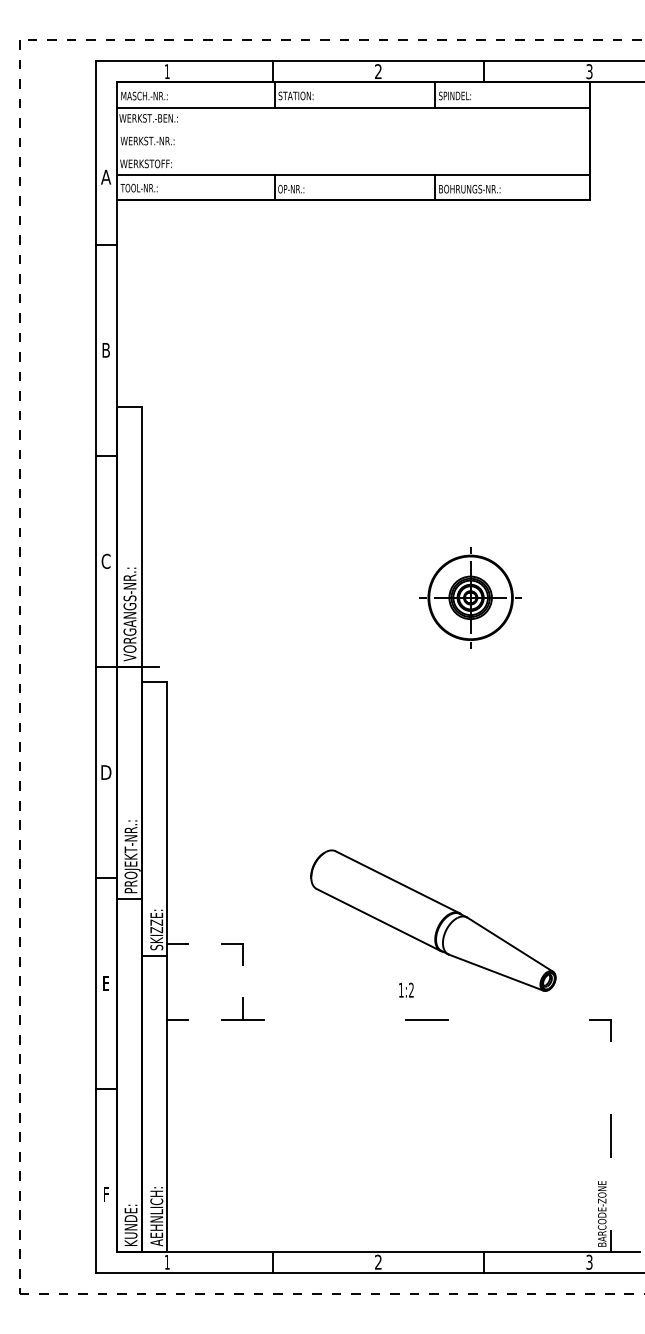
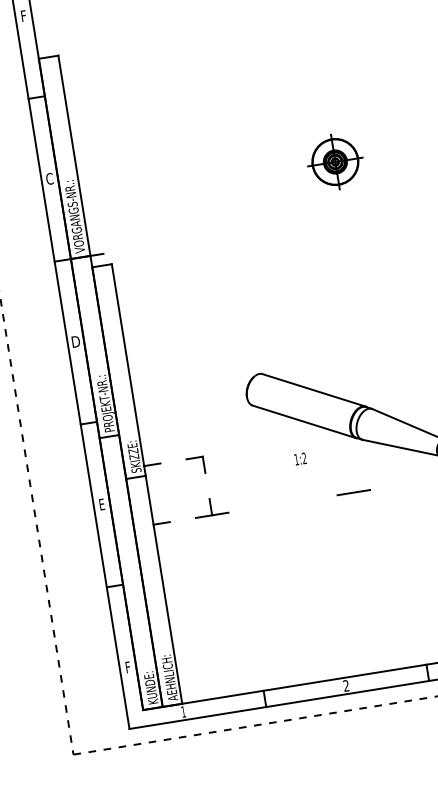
text: (105, 350) -> (23, 16), B -> F
part: (470, 597) -> (335, 161), size x0.7
text: (406, 989) -> (300, 458), moved

